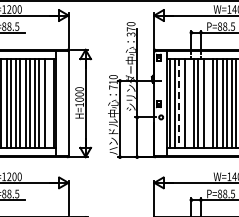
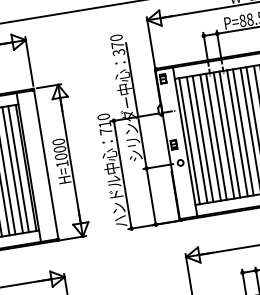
line: (48, 103) -> (17, 169), added
line: (179, 103) -> (203, 138), dashed -> solid
line: (188, 103) -> (216, 136), added
line: (207, 103) -> (242, 132), added

